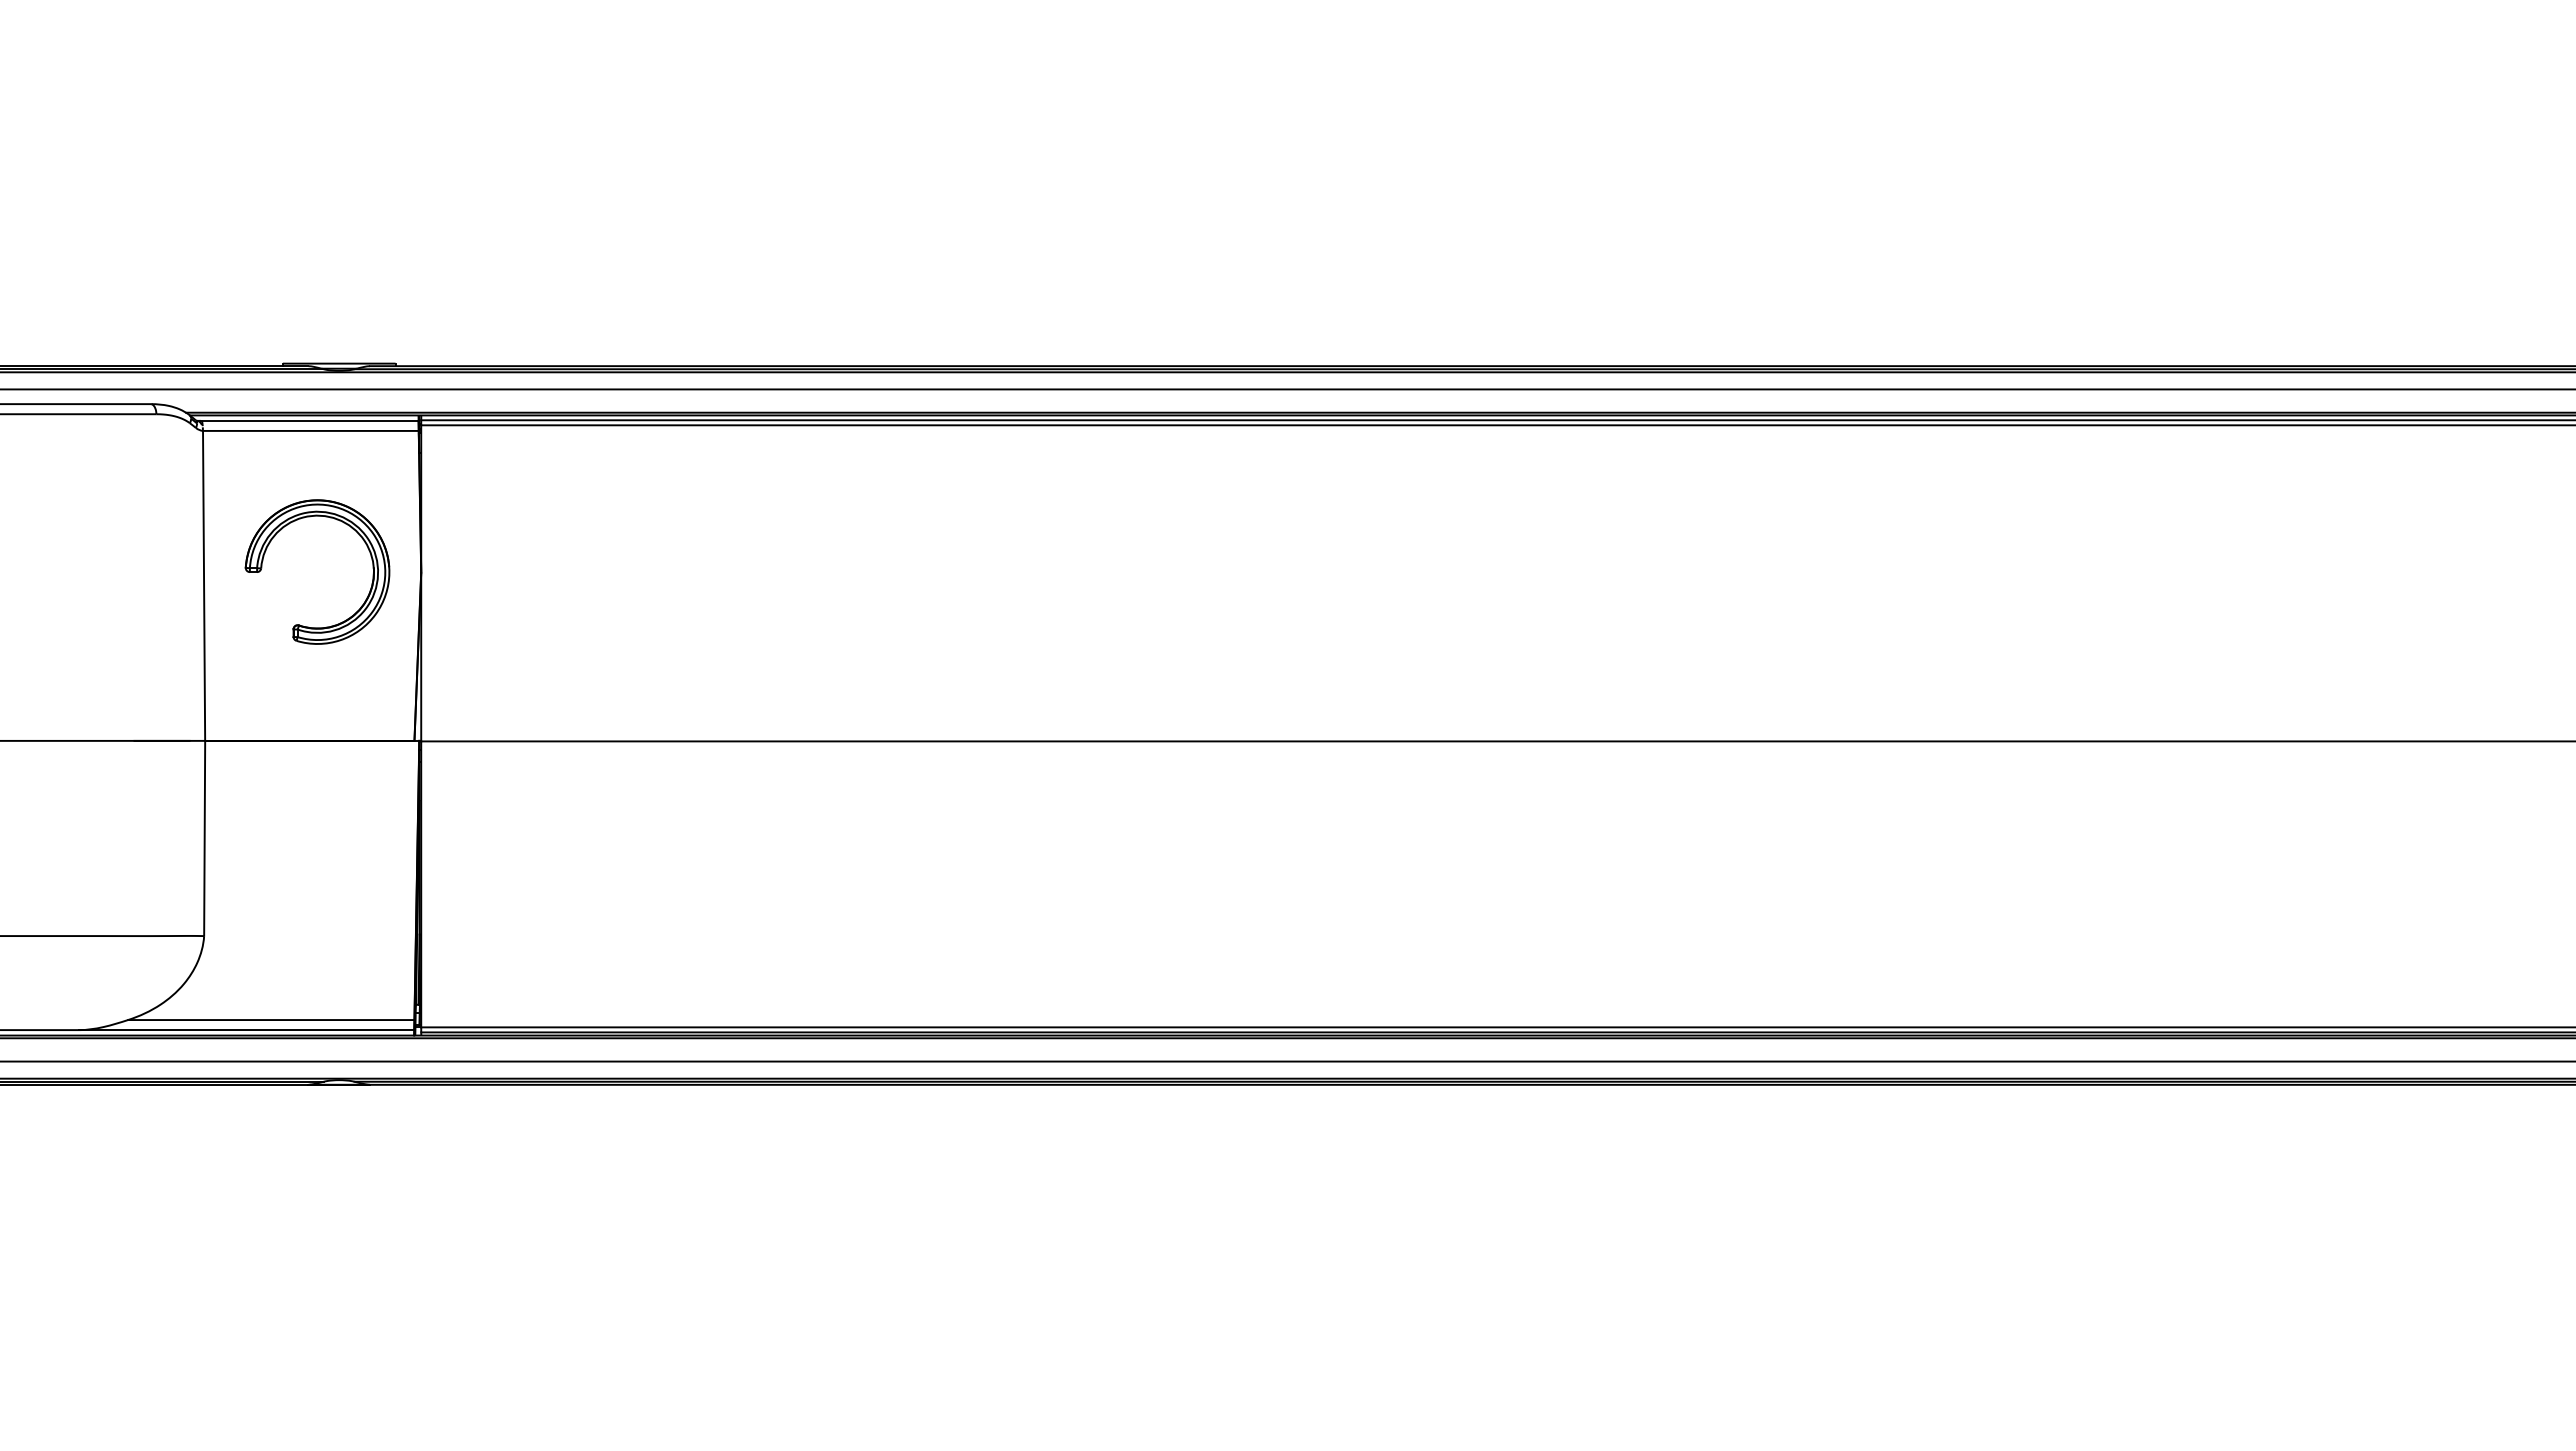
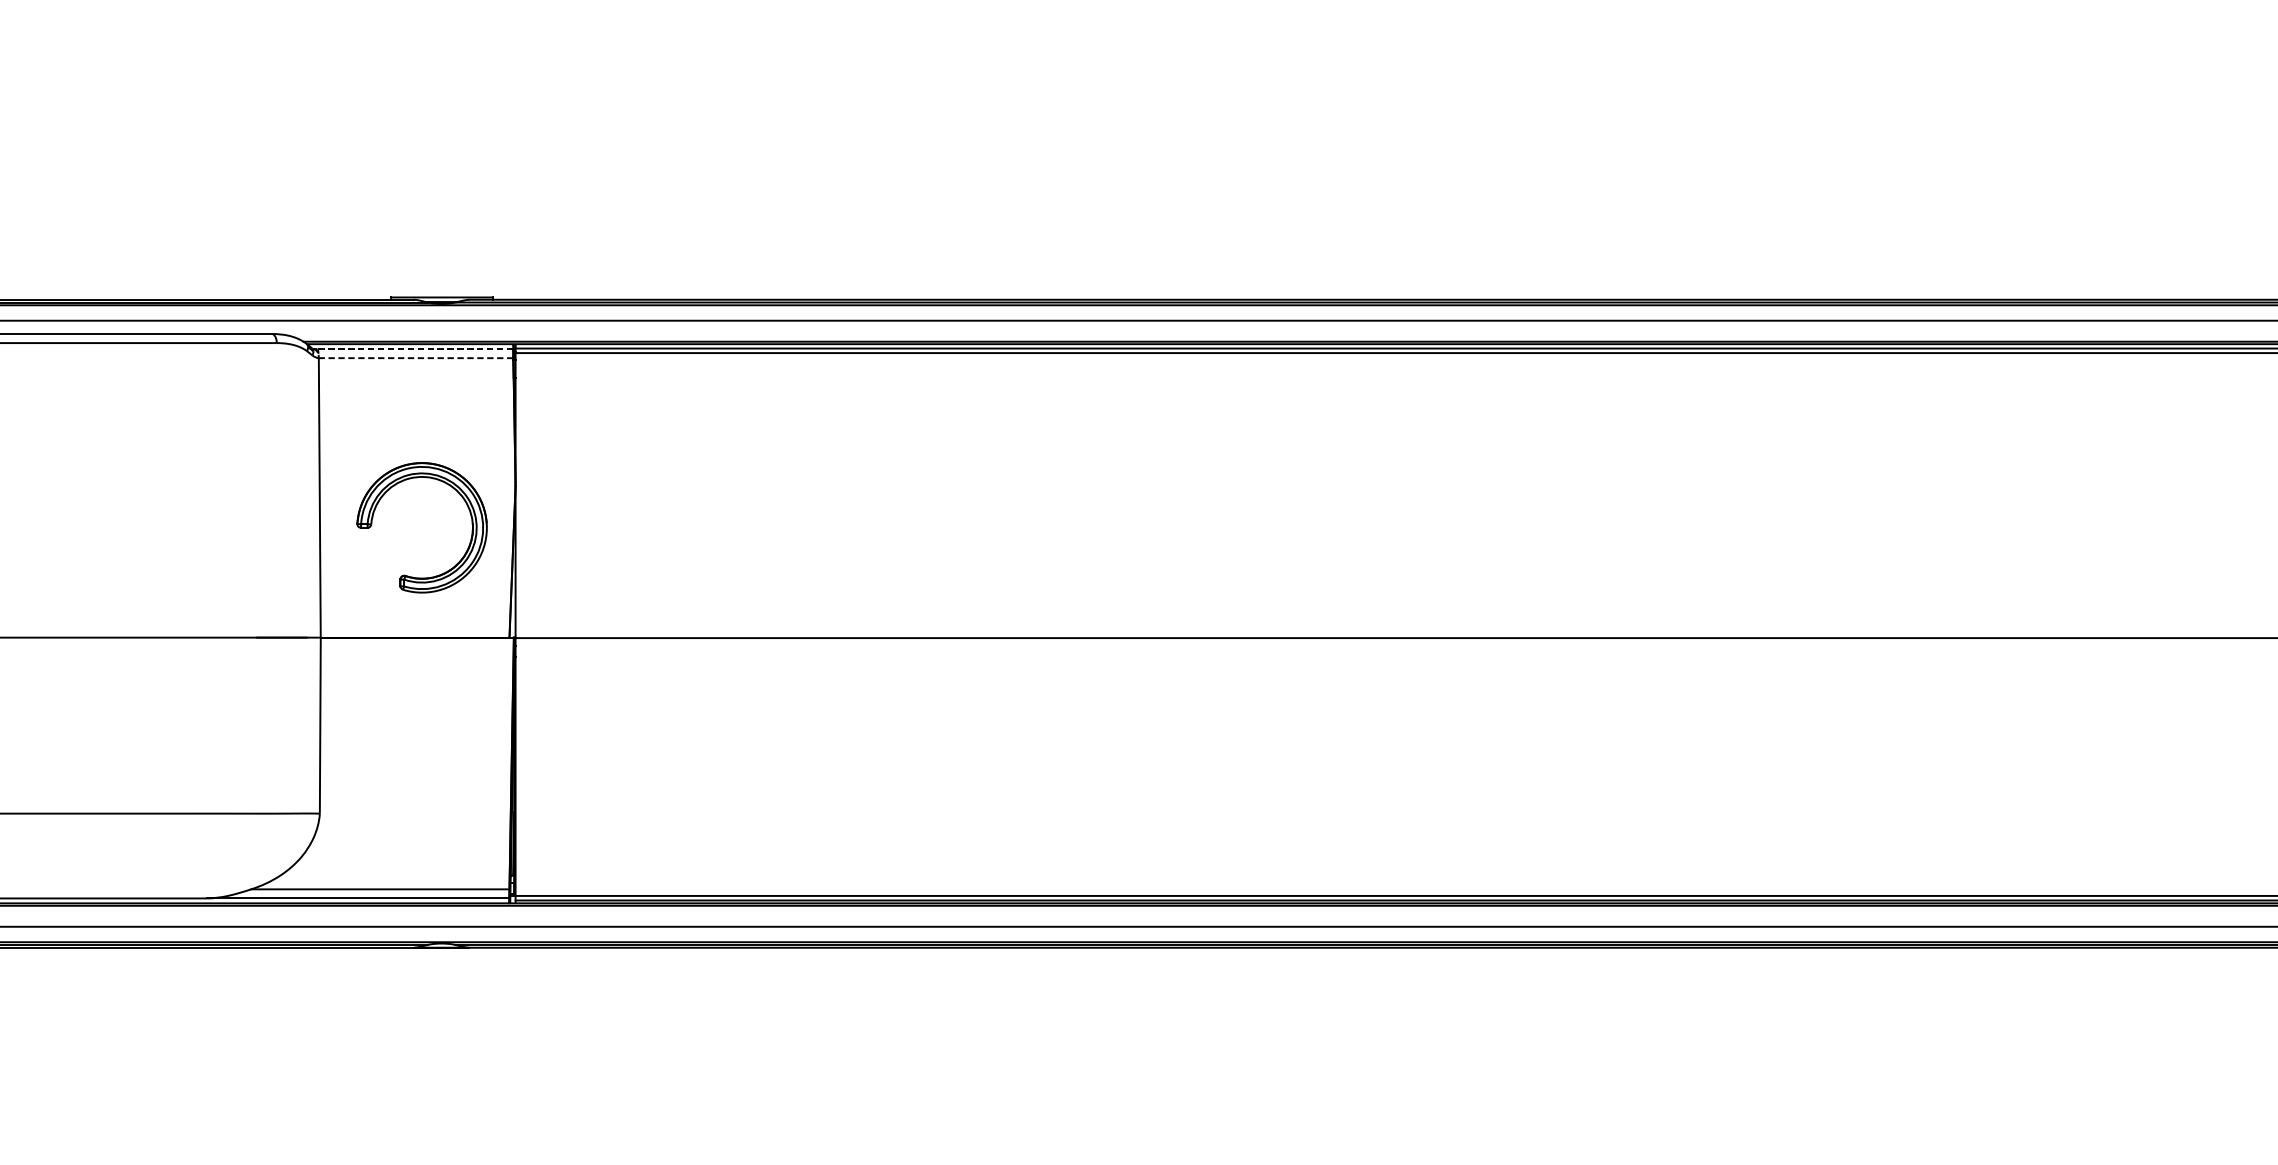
line: (309, 420) -> (414, 348), solid -> dashed
line: (310, 430) -> (415, 357), solid -> dashed
part: (310, 517) -> (415, 478), moved

